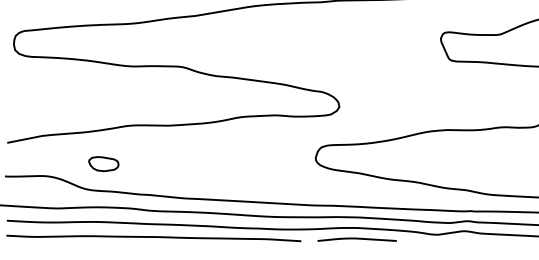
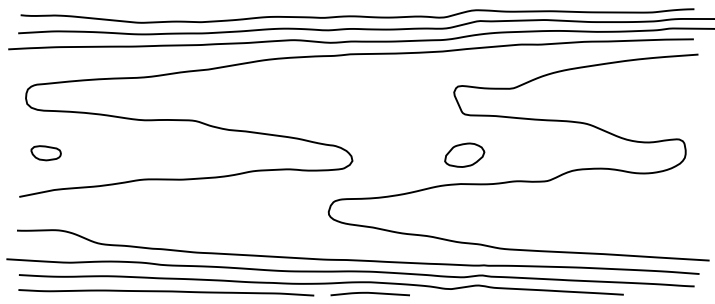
part: (451, 100) -> (464, 154), added
part: (103, 164) -> (45, 153), moved

